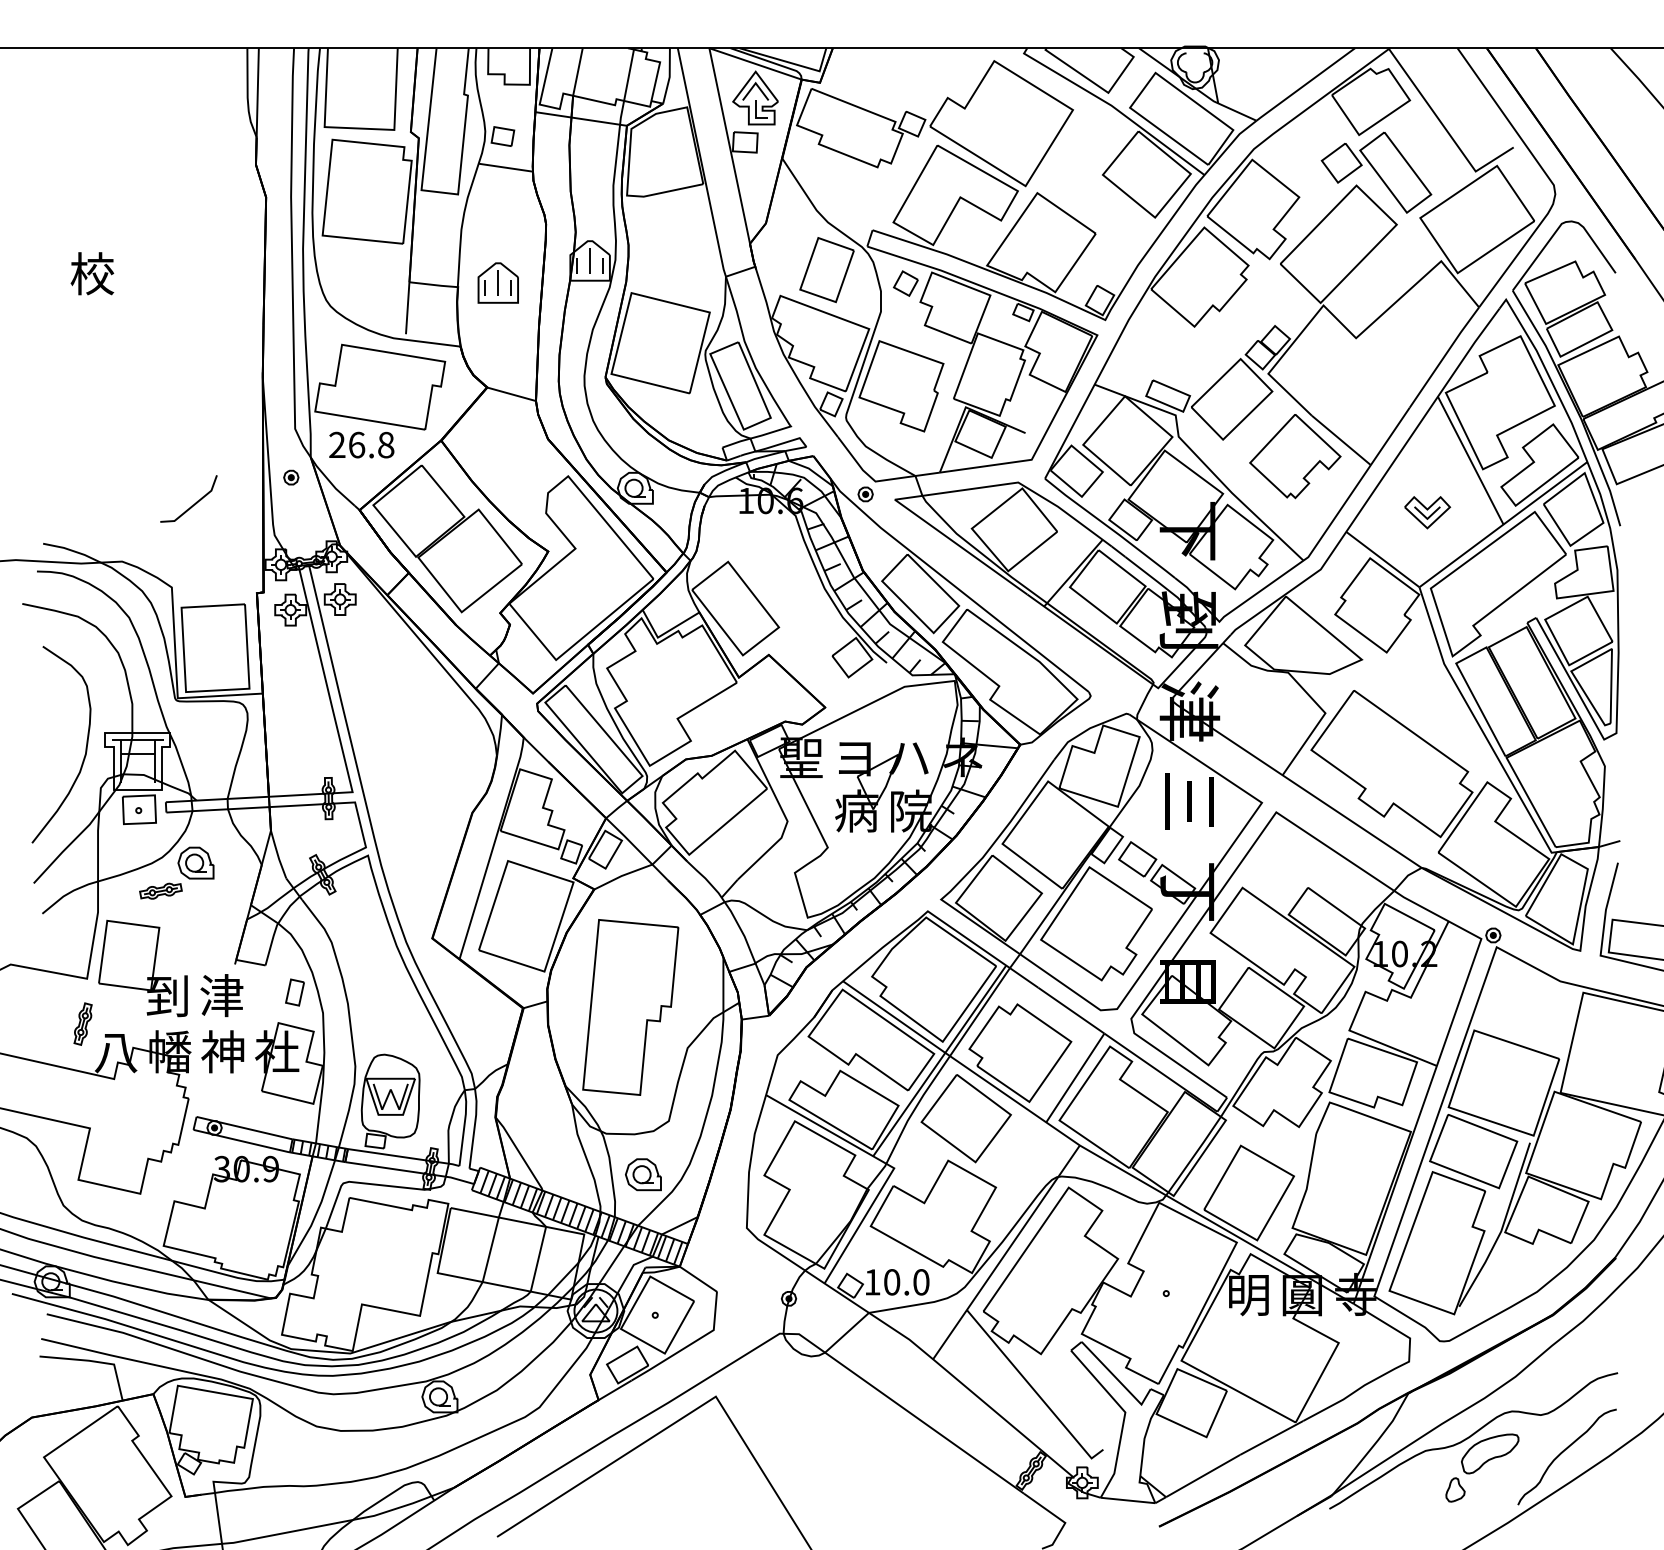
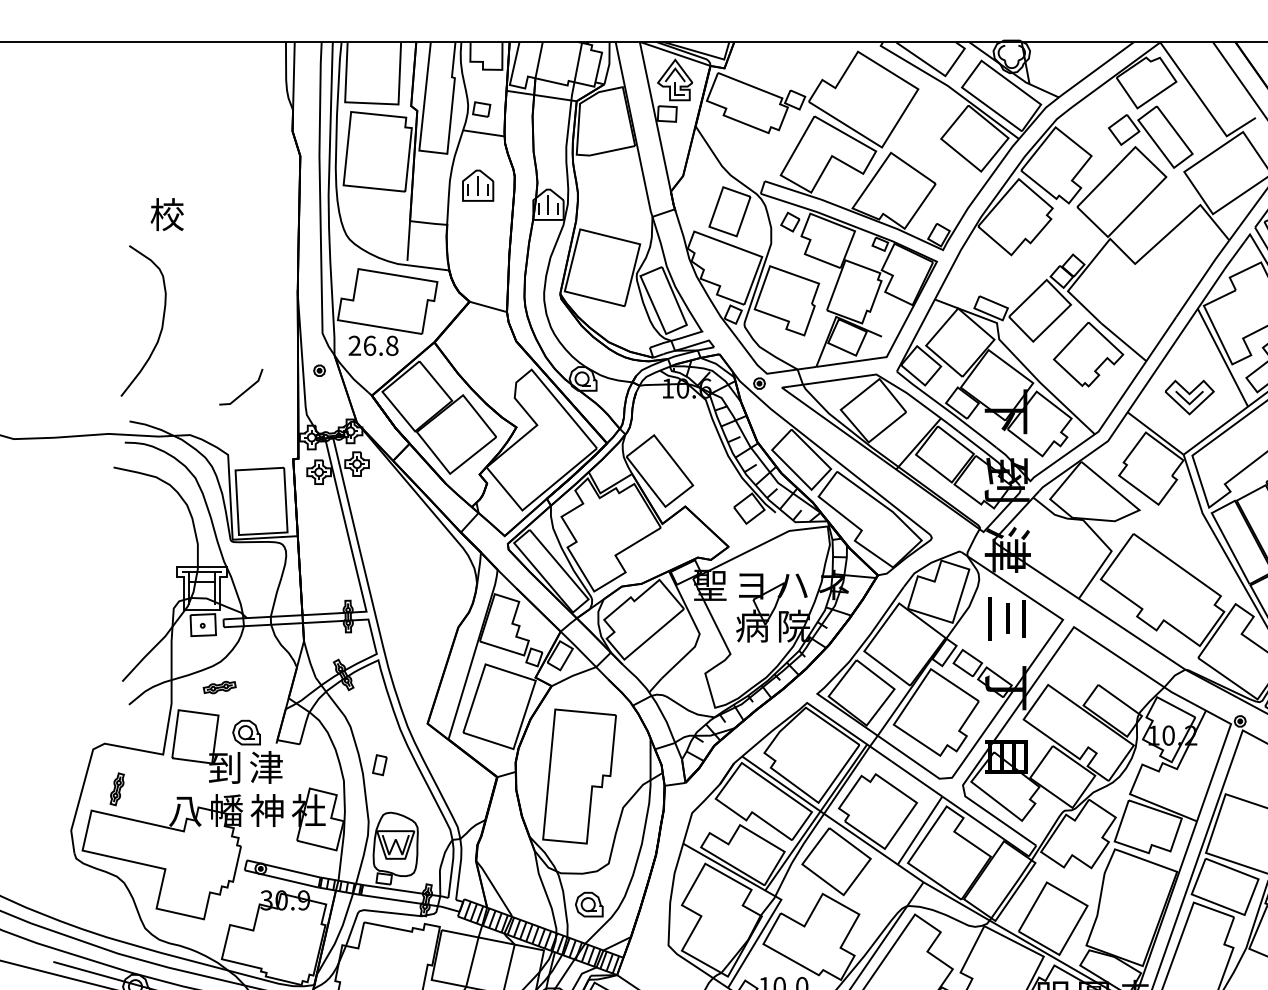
part: (497, 282) -> (477, 185), moved
part: (1427, 512) -> (1189, 397), size x1.4
curve: (85, 747) -> (161, 323), moved
part: (195, 862) -> (246, 732), moved
part: (294, 992) -> (379, 765), moved
part: (82, 1023) -> (116, 788), moved

